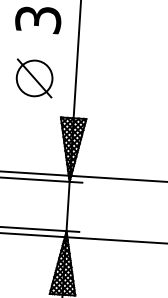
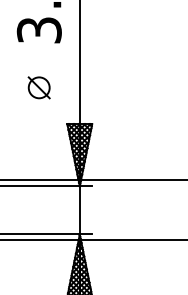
part: (33, 78) -> (38, 87), size x0.6

